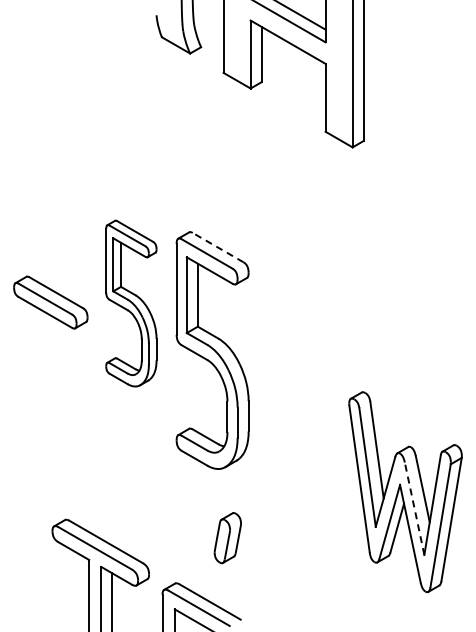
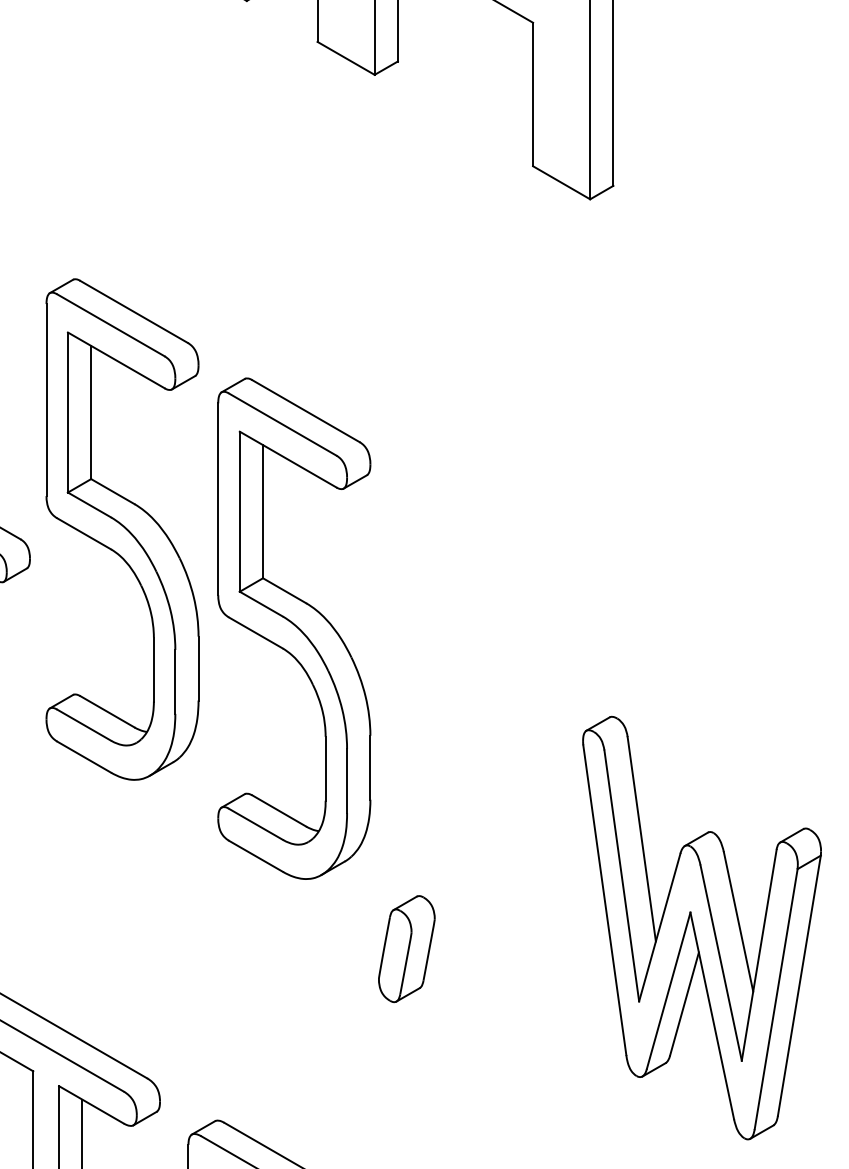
line: (217, 247) -> (304, 410), dashed -> solid
part: (131, 303) -> (122, 529), size x1.43
line: (414, 508) -> (720, 962), dashed -> solid
part: (227, 538) -> (406, 949), moved

